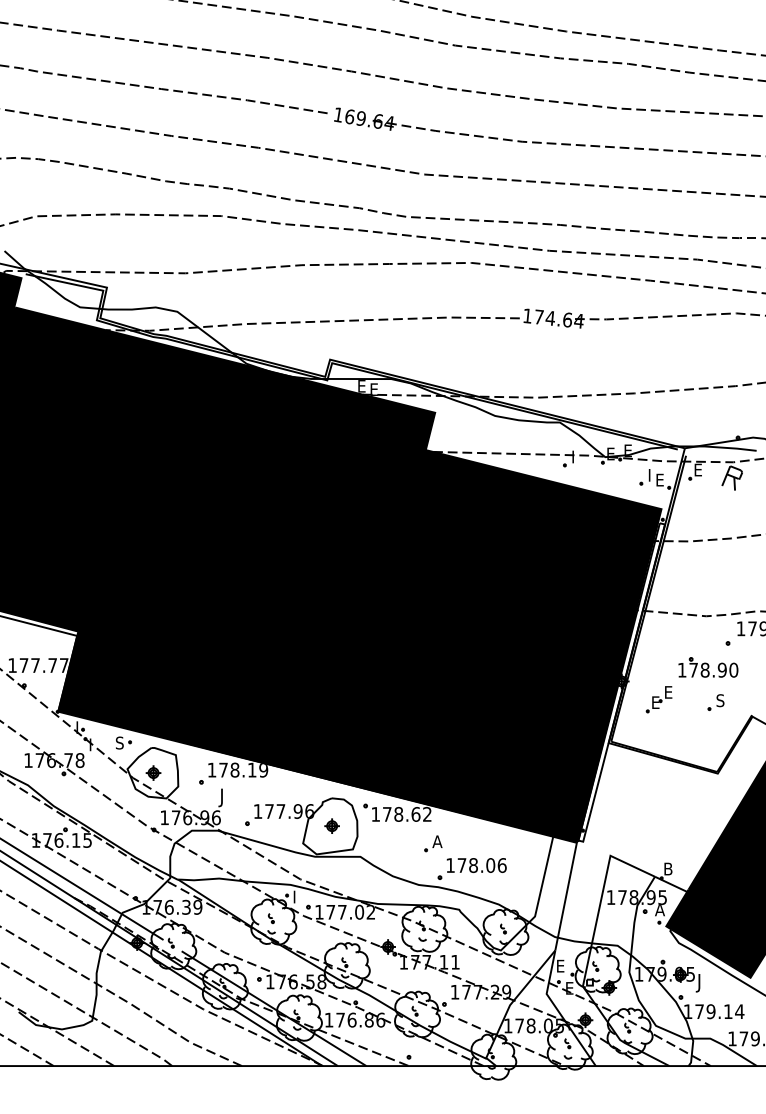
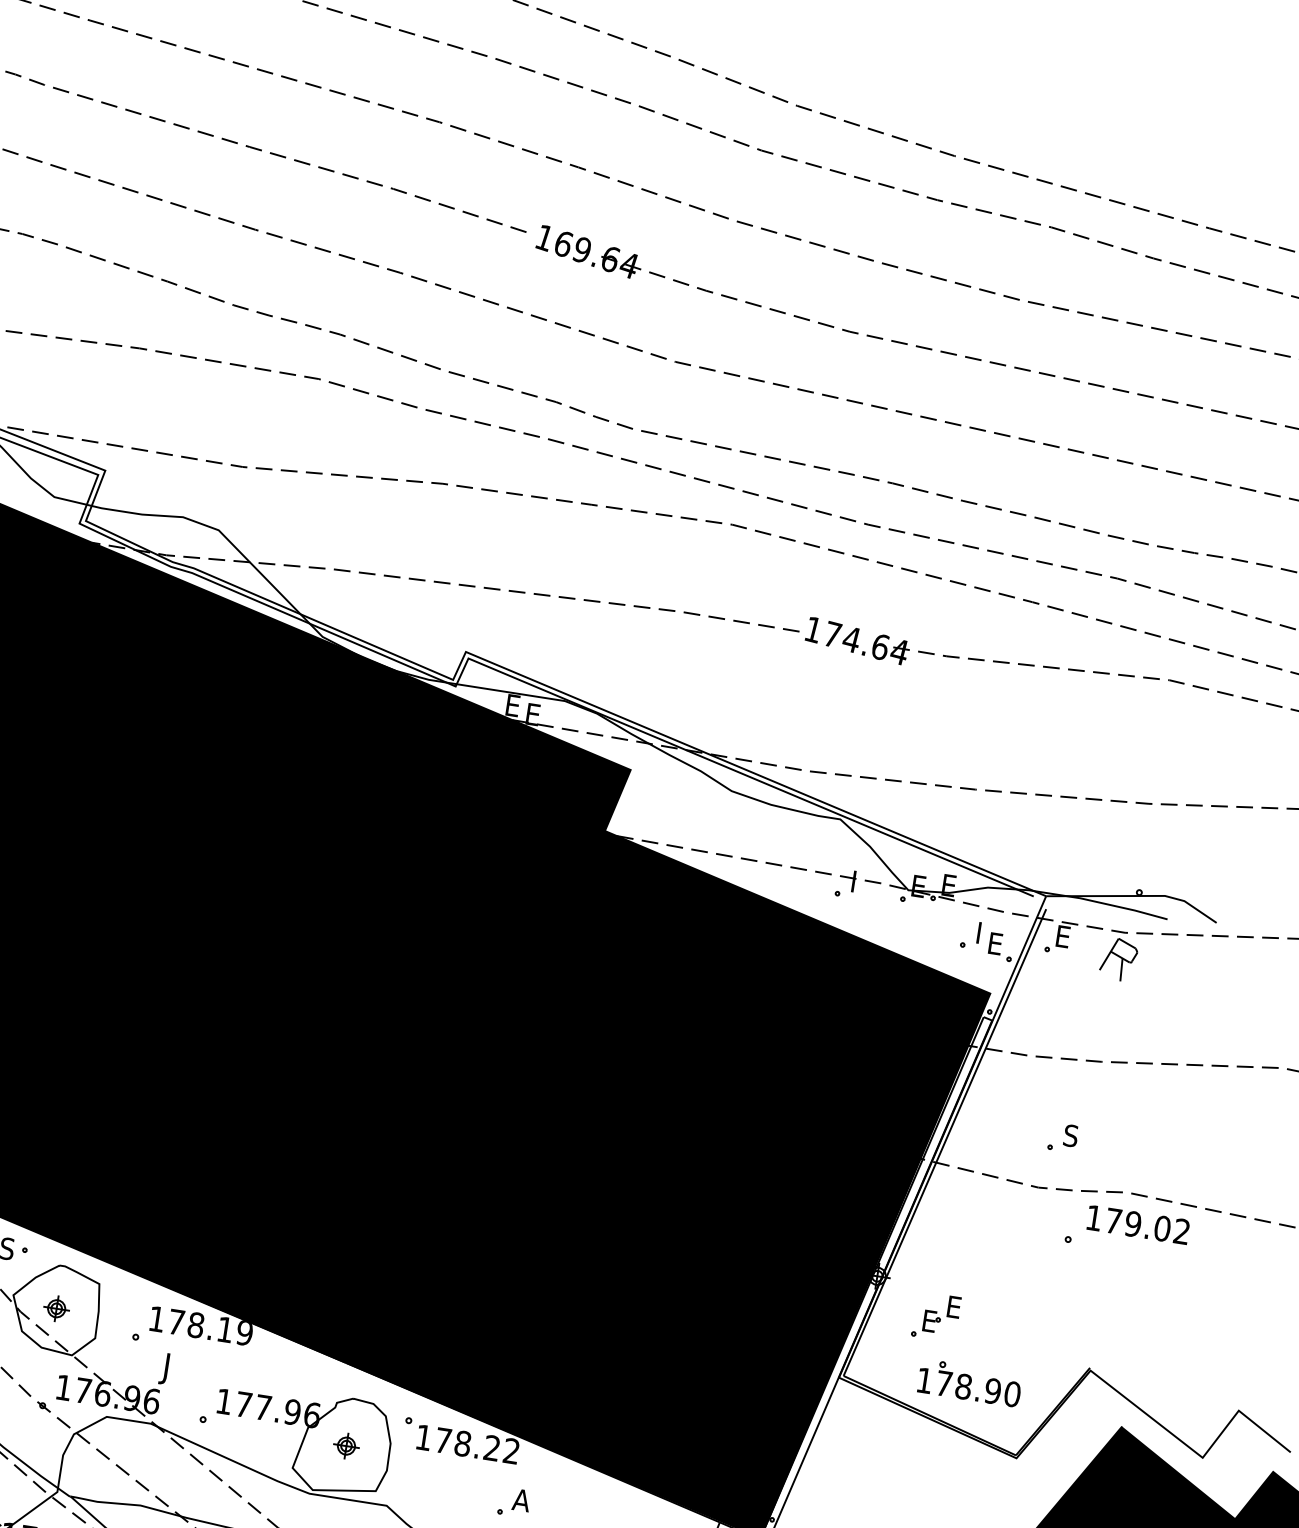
part: (708, 667) -> (970, 1382), moved
part: (715, 702) -> (1062, 1137), moved
text: (415, 814) -> (491, 1448), 178.62 -> 178.22

